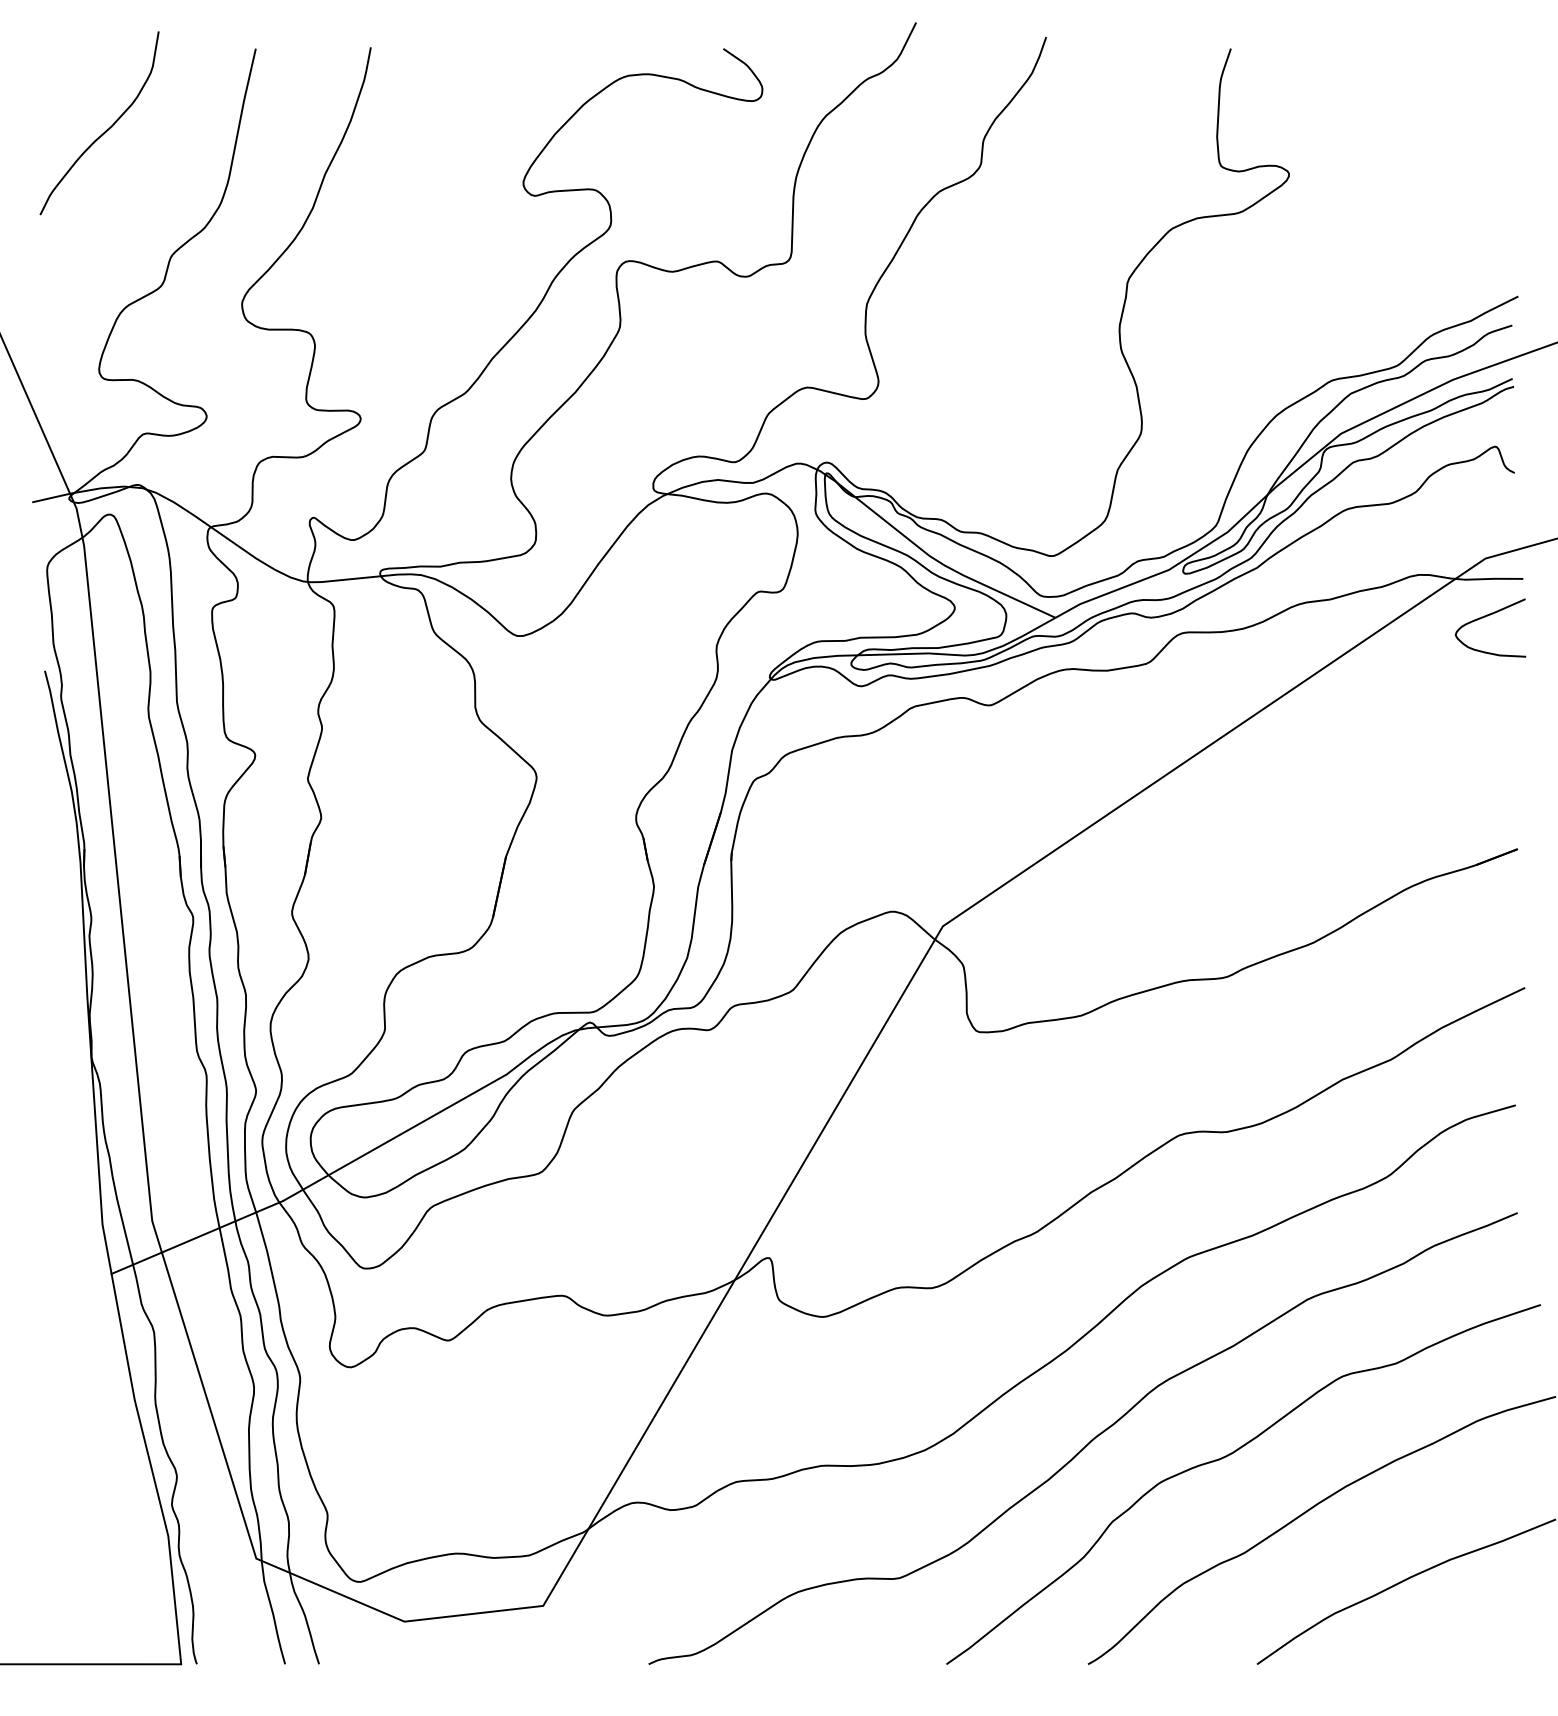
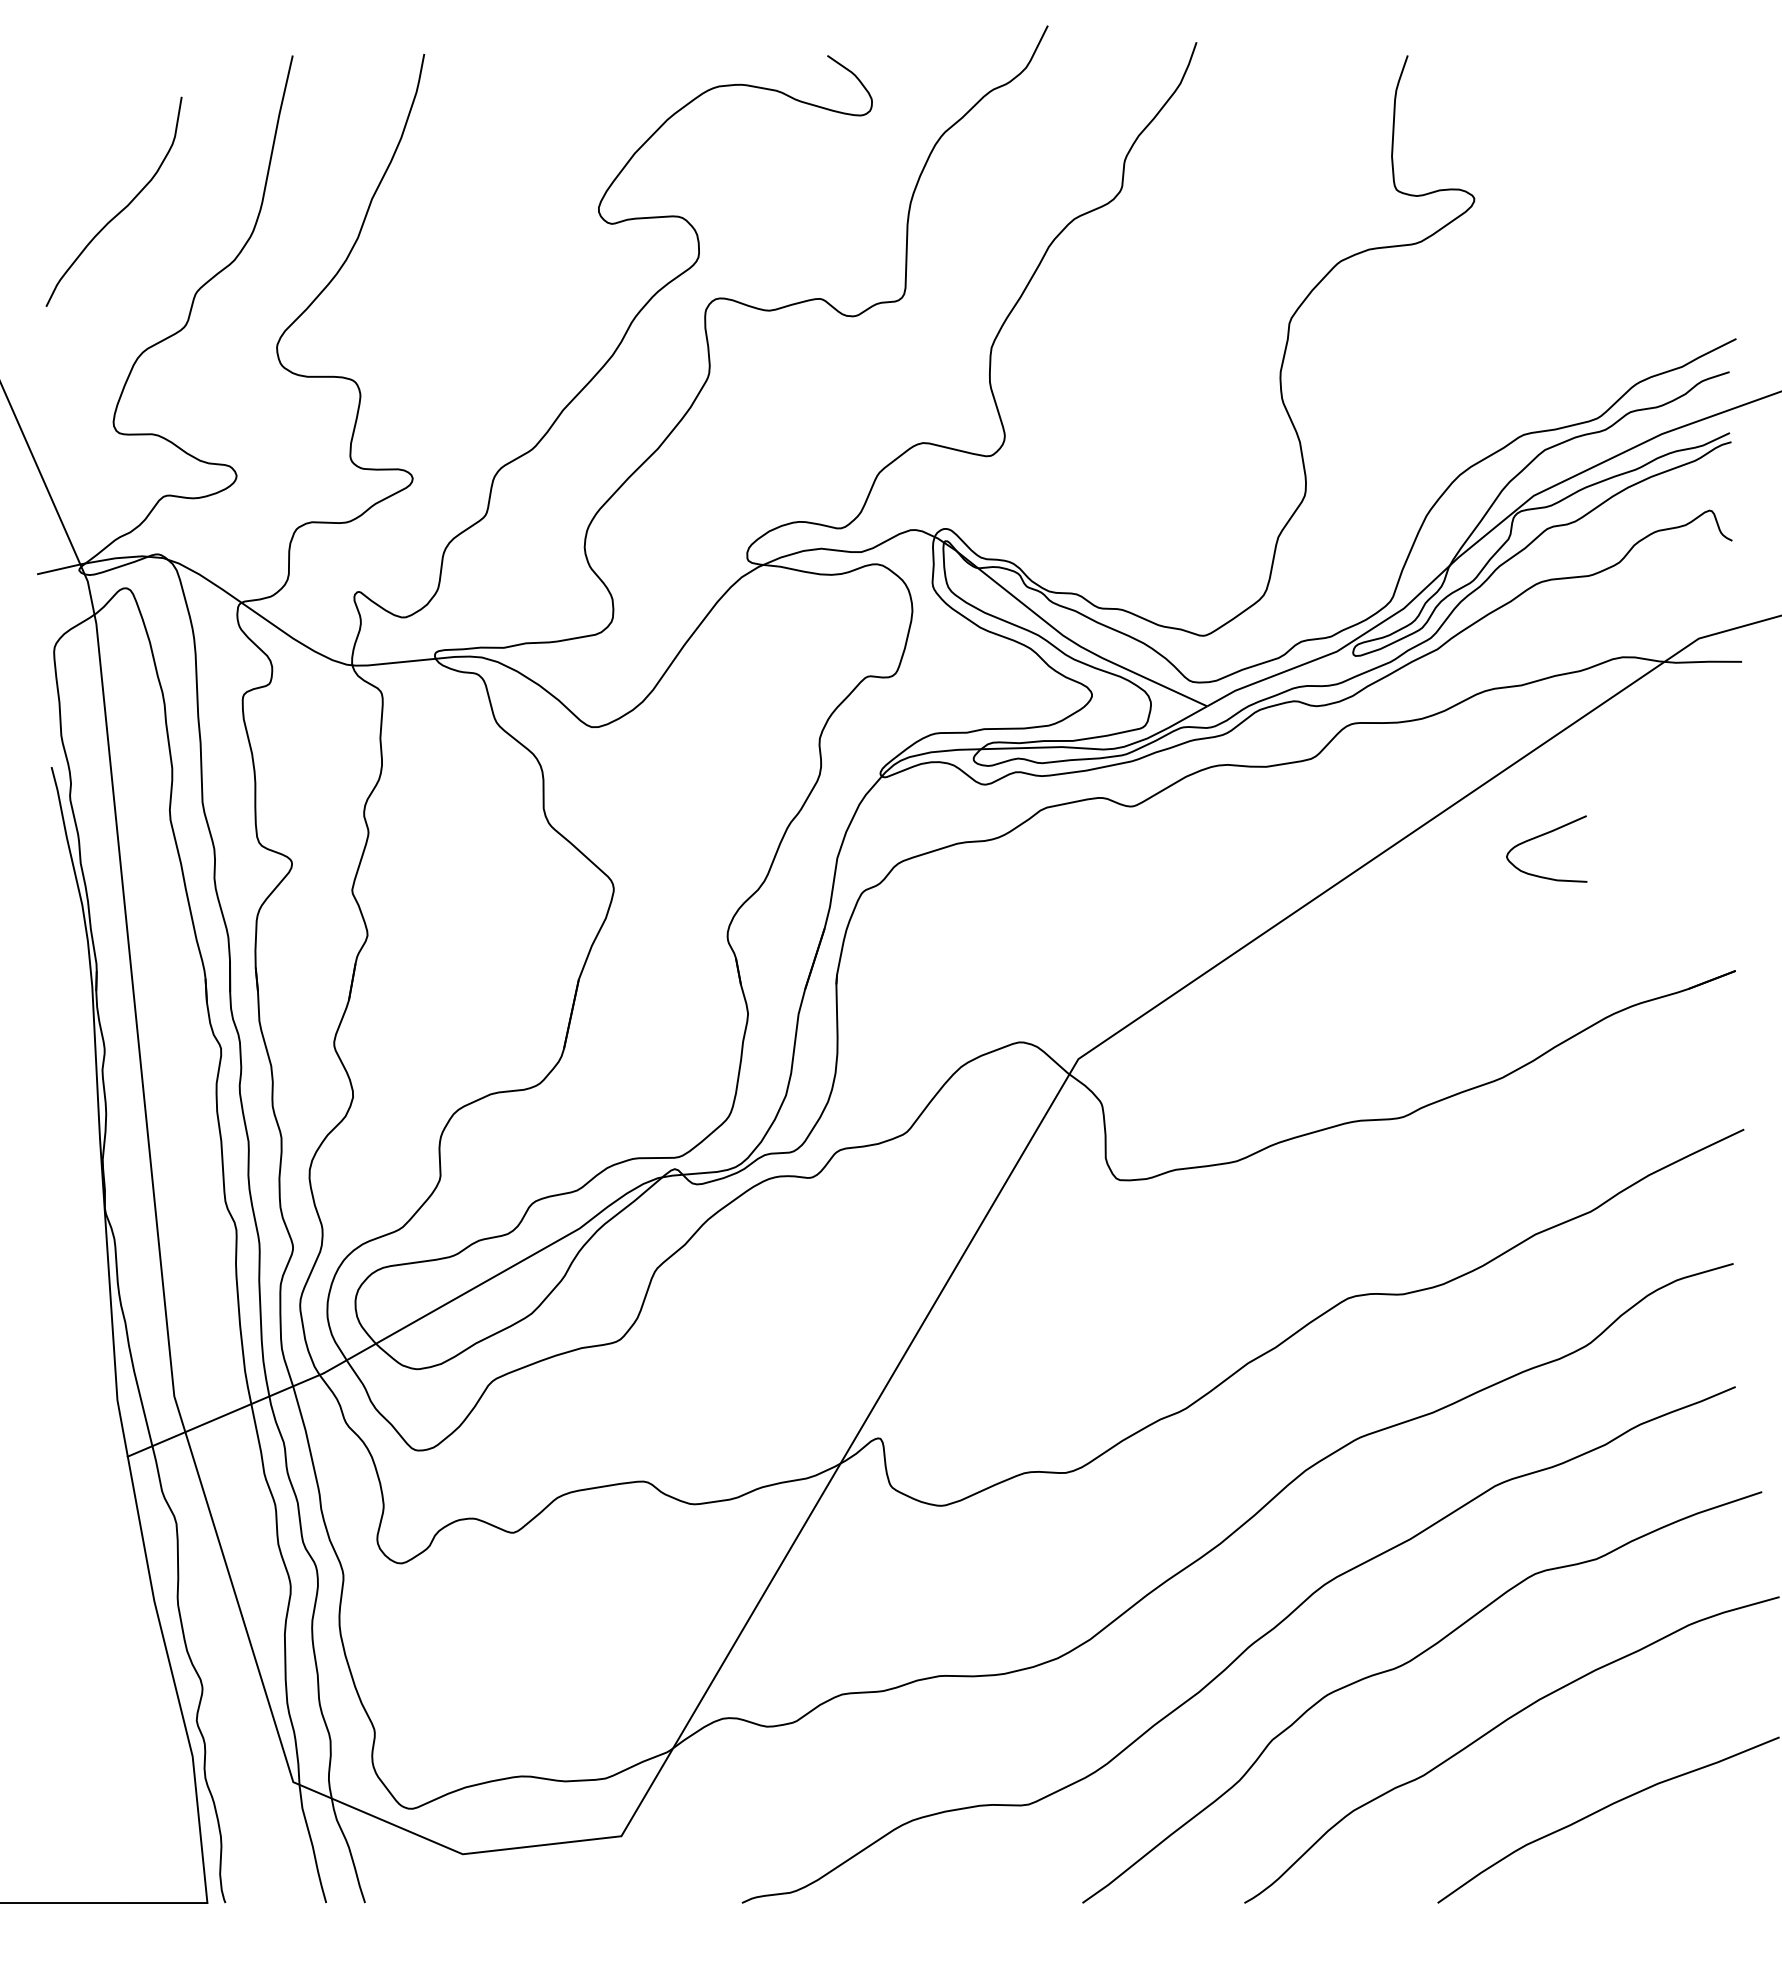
curve: (106, 129) -> (121, 209), moved
curve: (1486, 617) -> (1541, 836), moved

